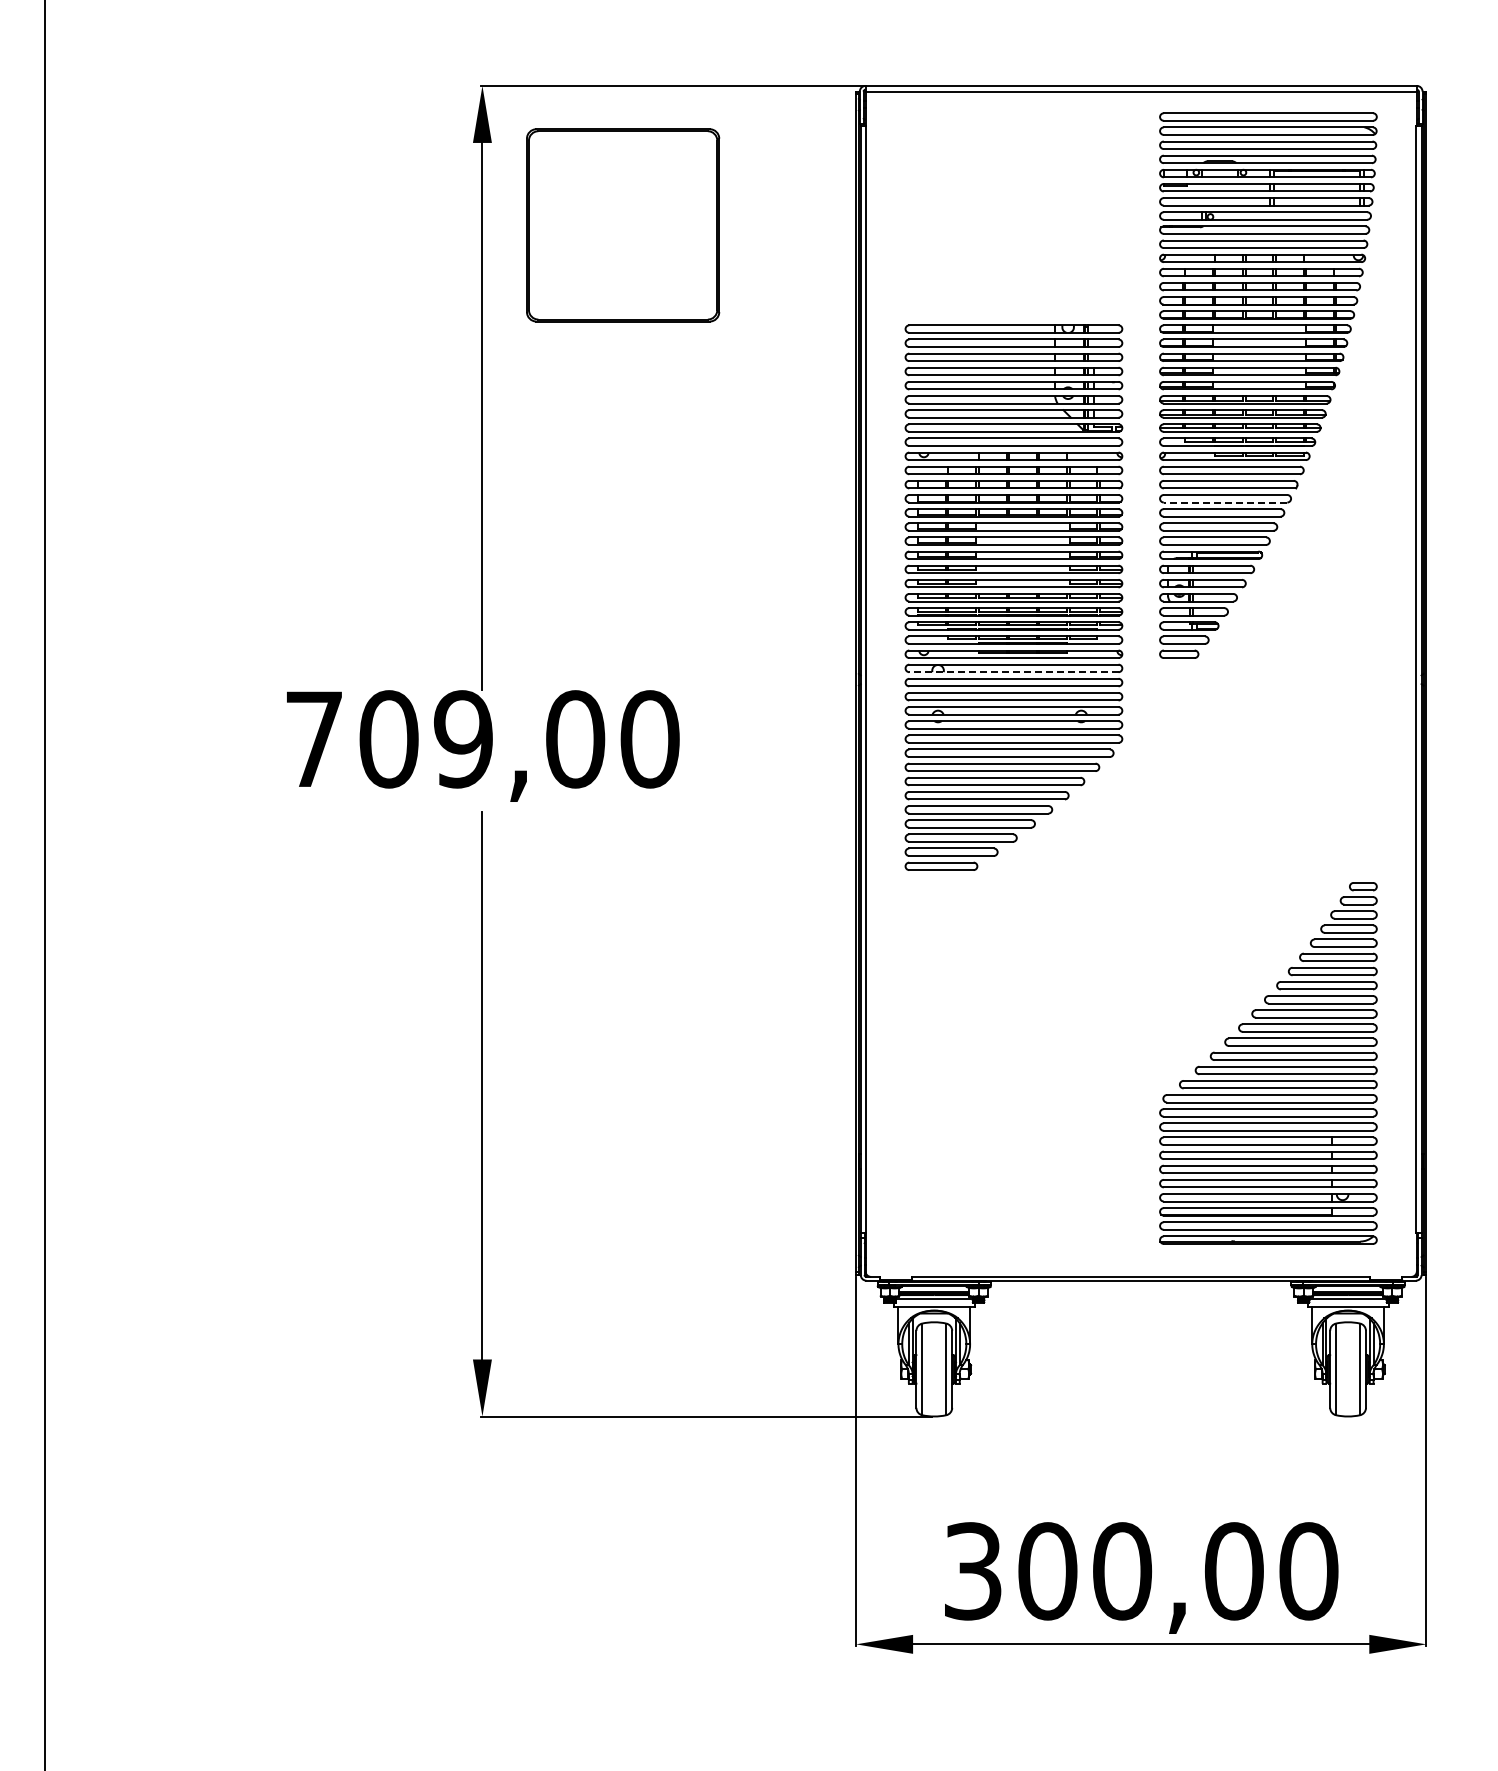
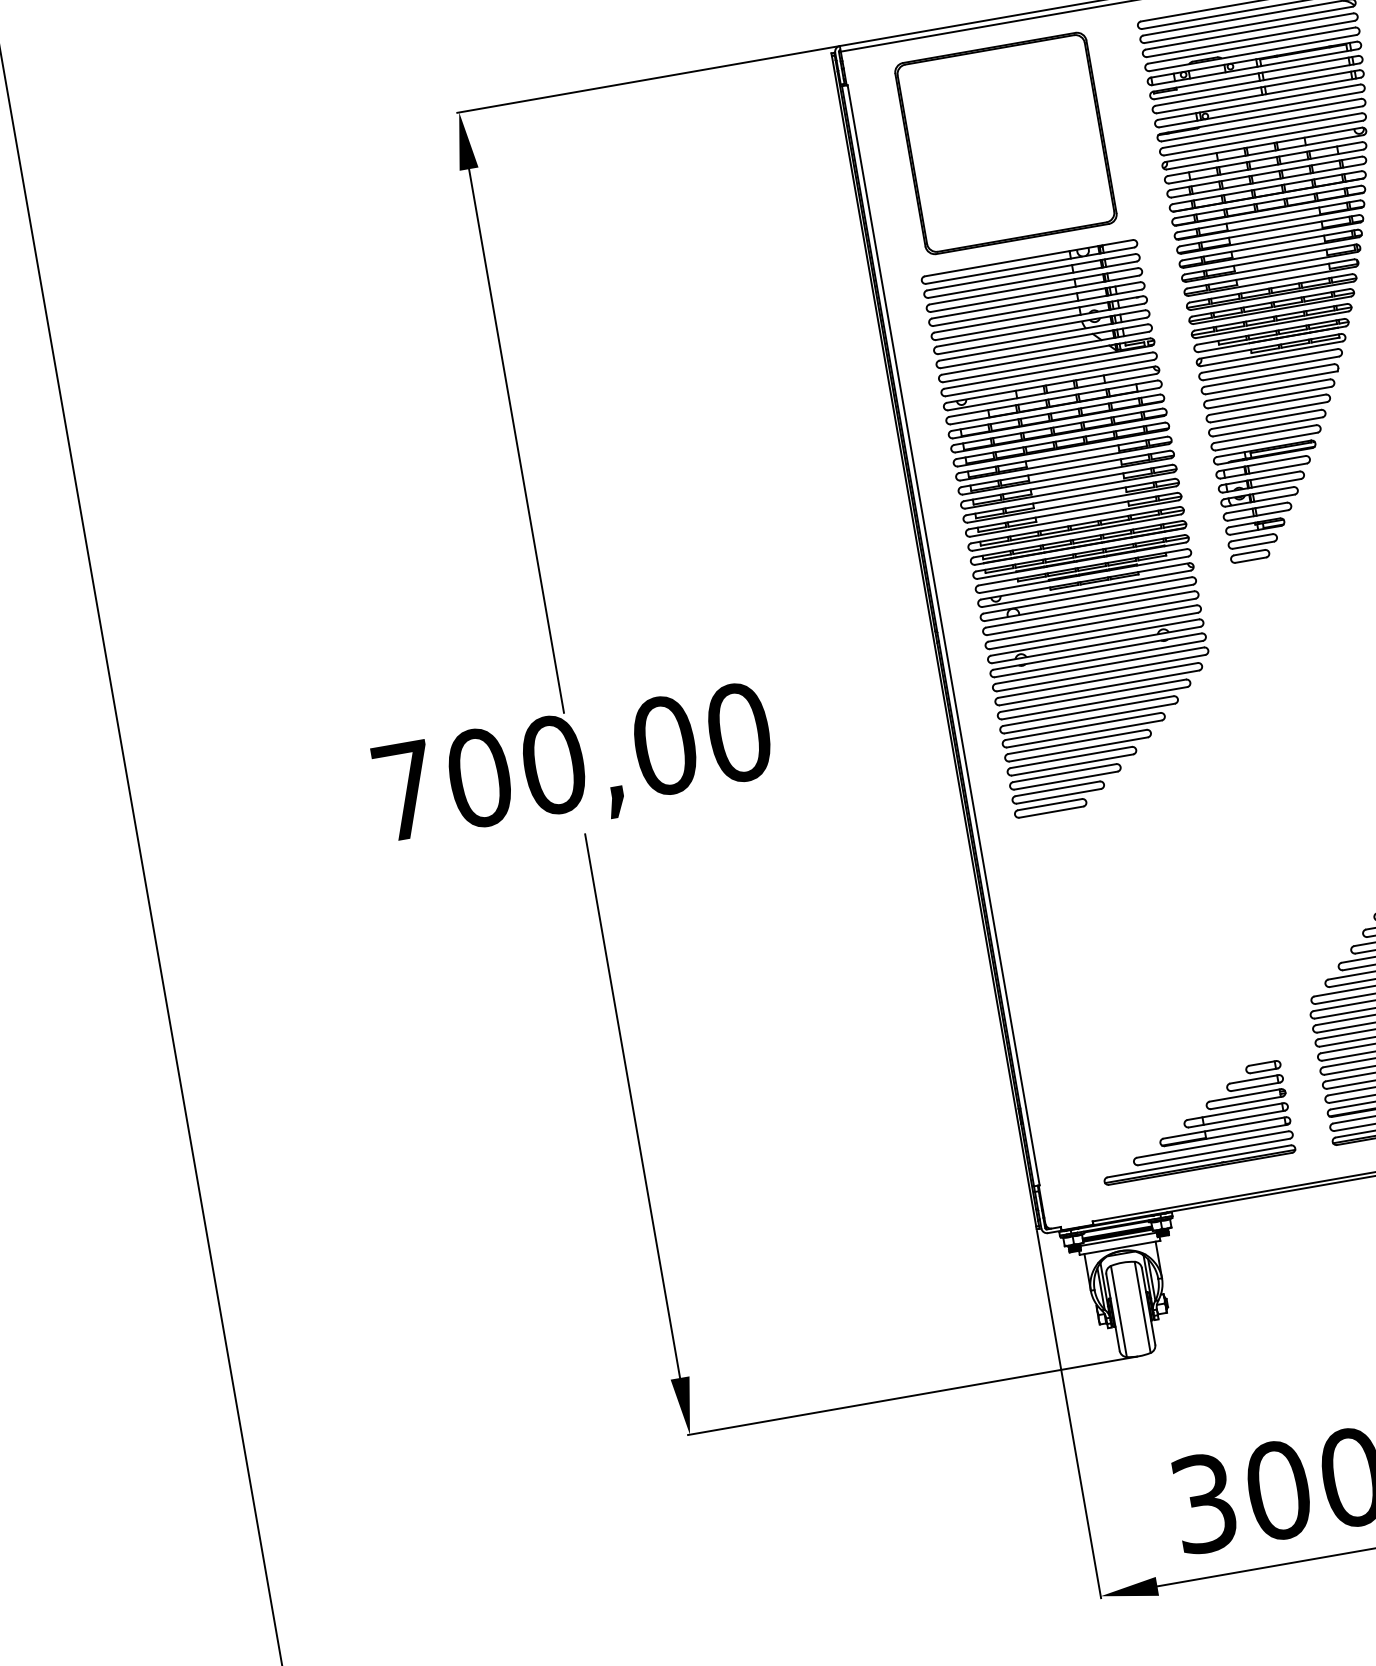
part: (623, 225) -> (1006, 143), moved
line: (1225, 502) -> (1269, 397), dashed -> solid
line: (1013, 672) -> (1088, 603), dashed -> solid
text: (463, 739) -> (553, 765), 709,00 -> 700,00
part: (1026, 1197) -> (1192, 1122), added

